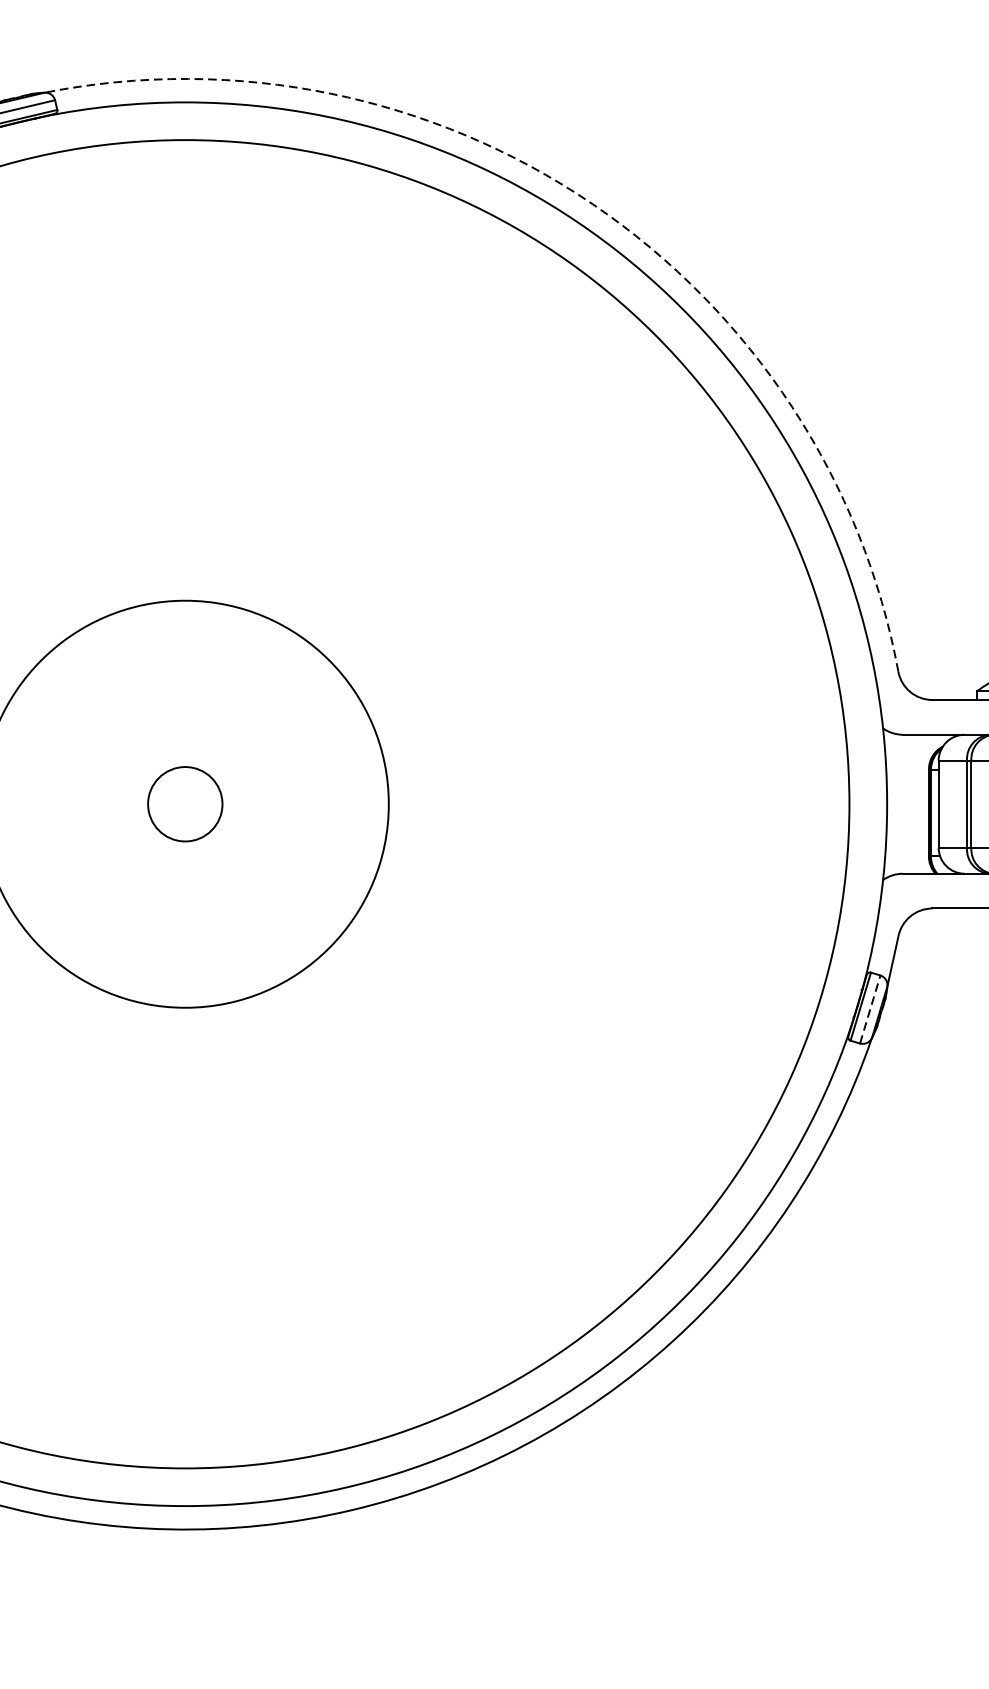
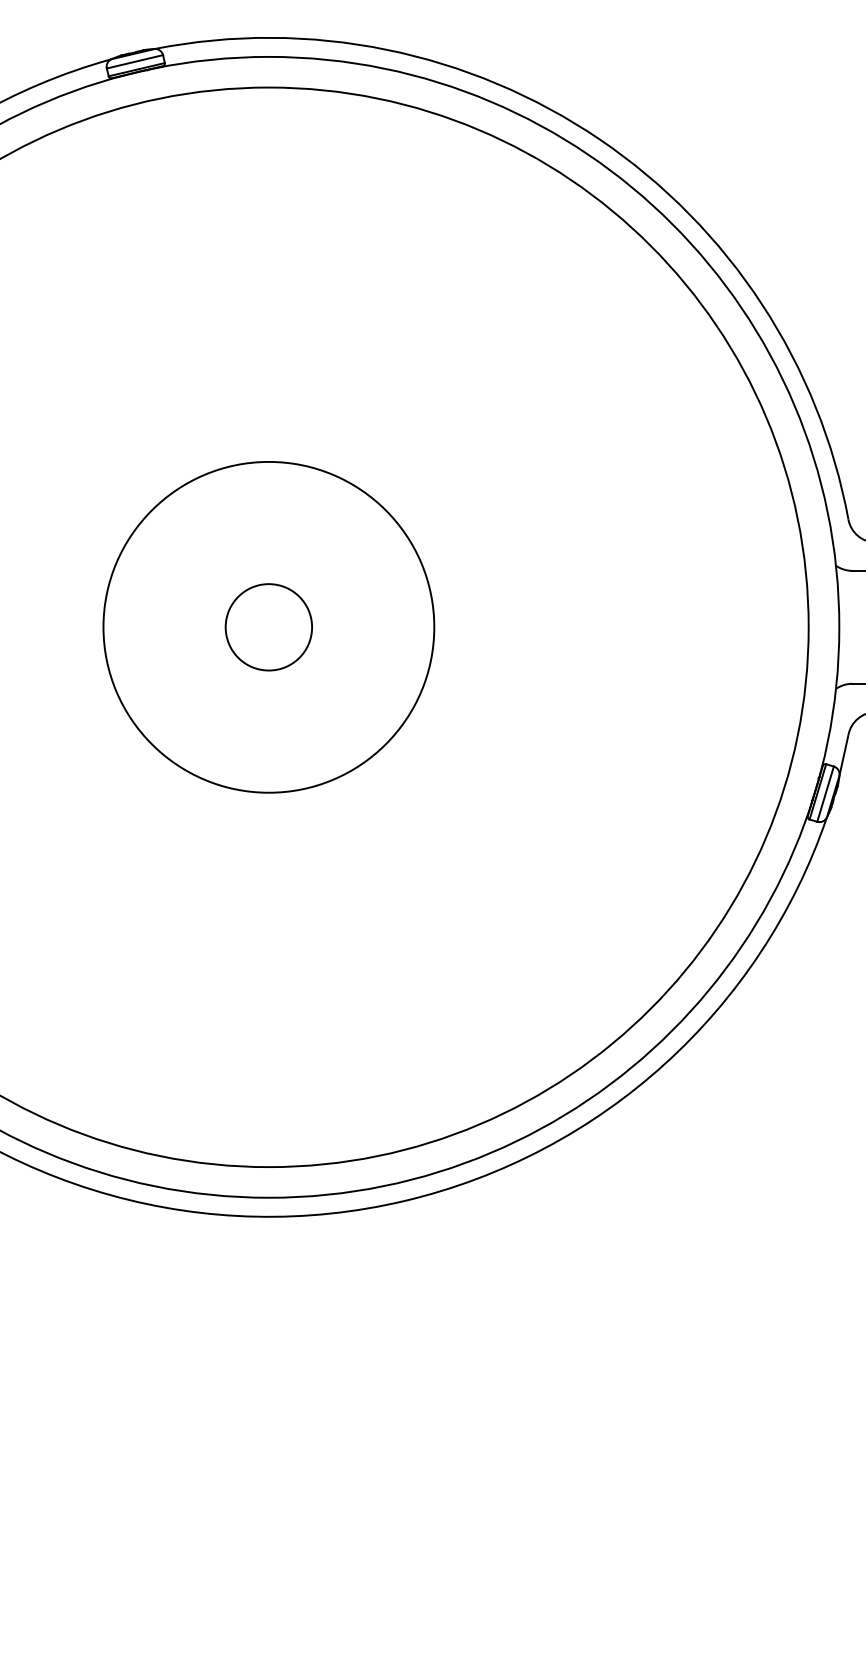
arc: (592, 204) -> (599, 139), dashed -> solid
circle: (184, 804) -> (268, 627), size x1.43
line: (870, 1009) -> (825, 794), dashed -> solid

